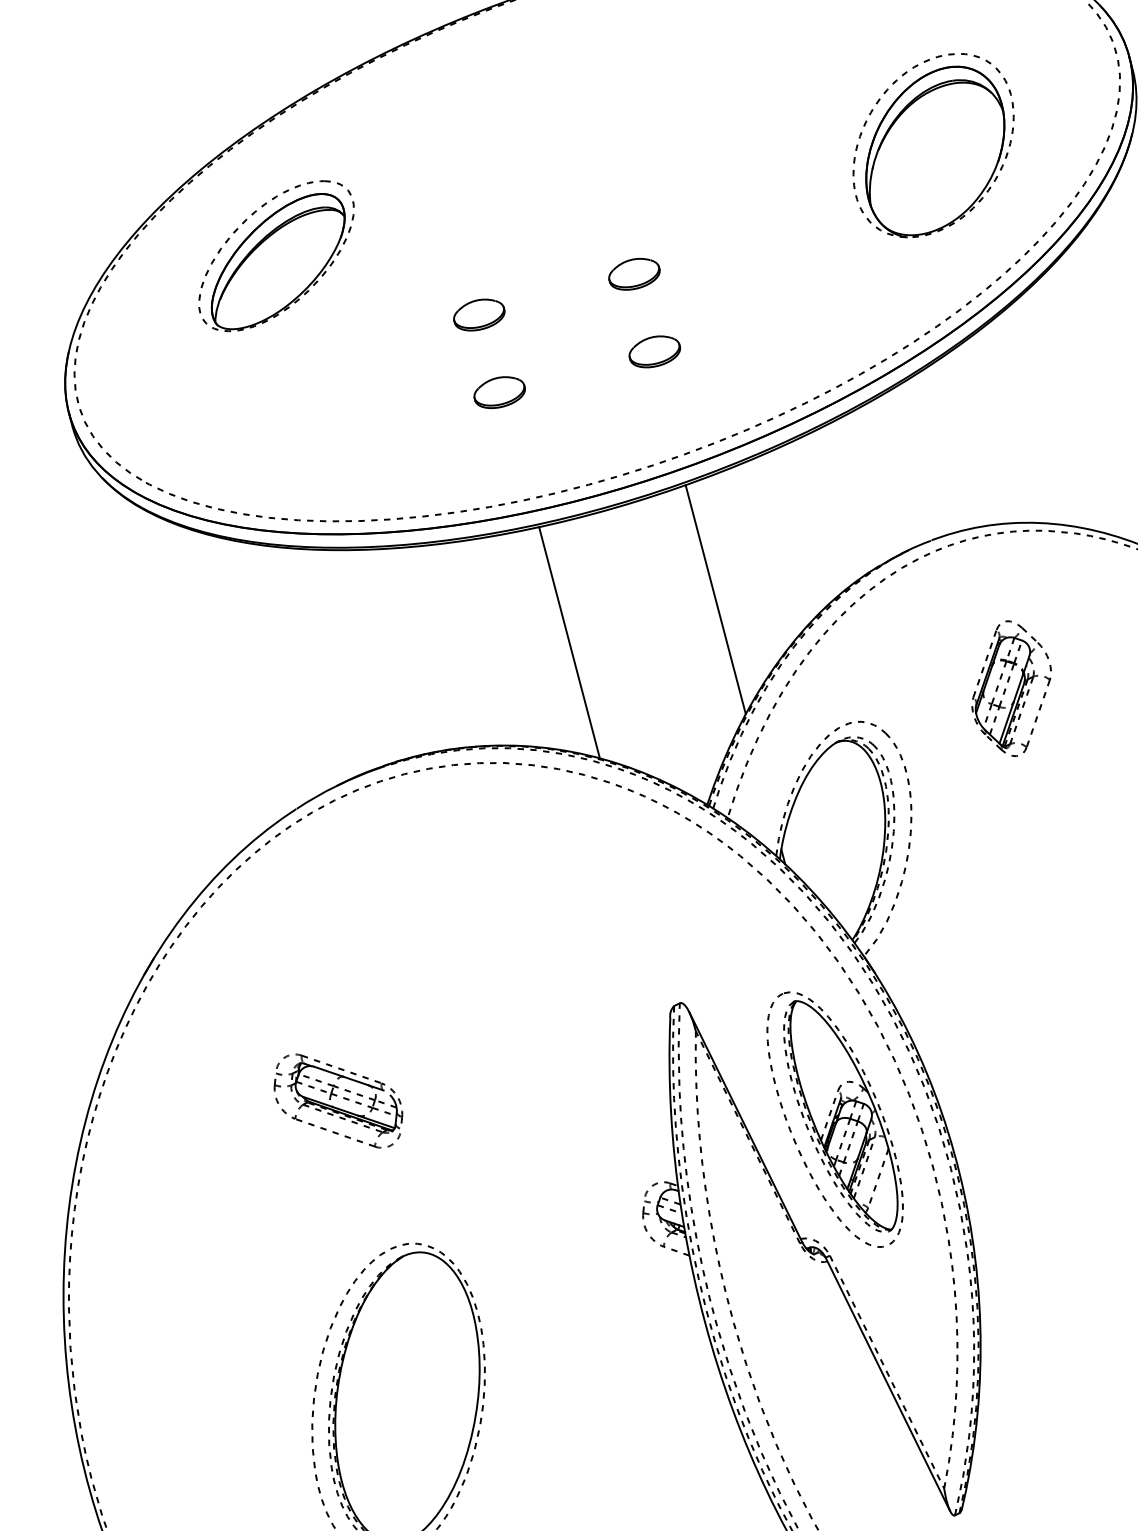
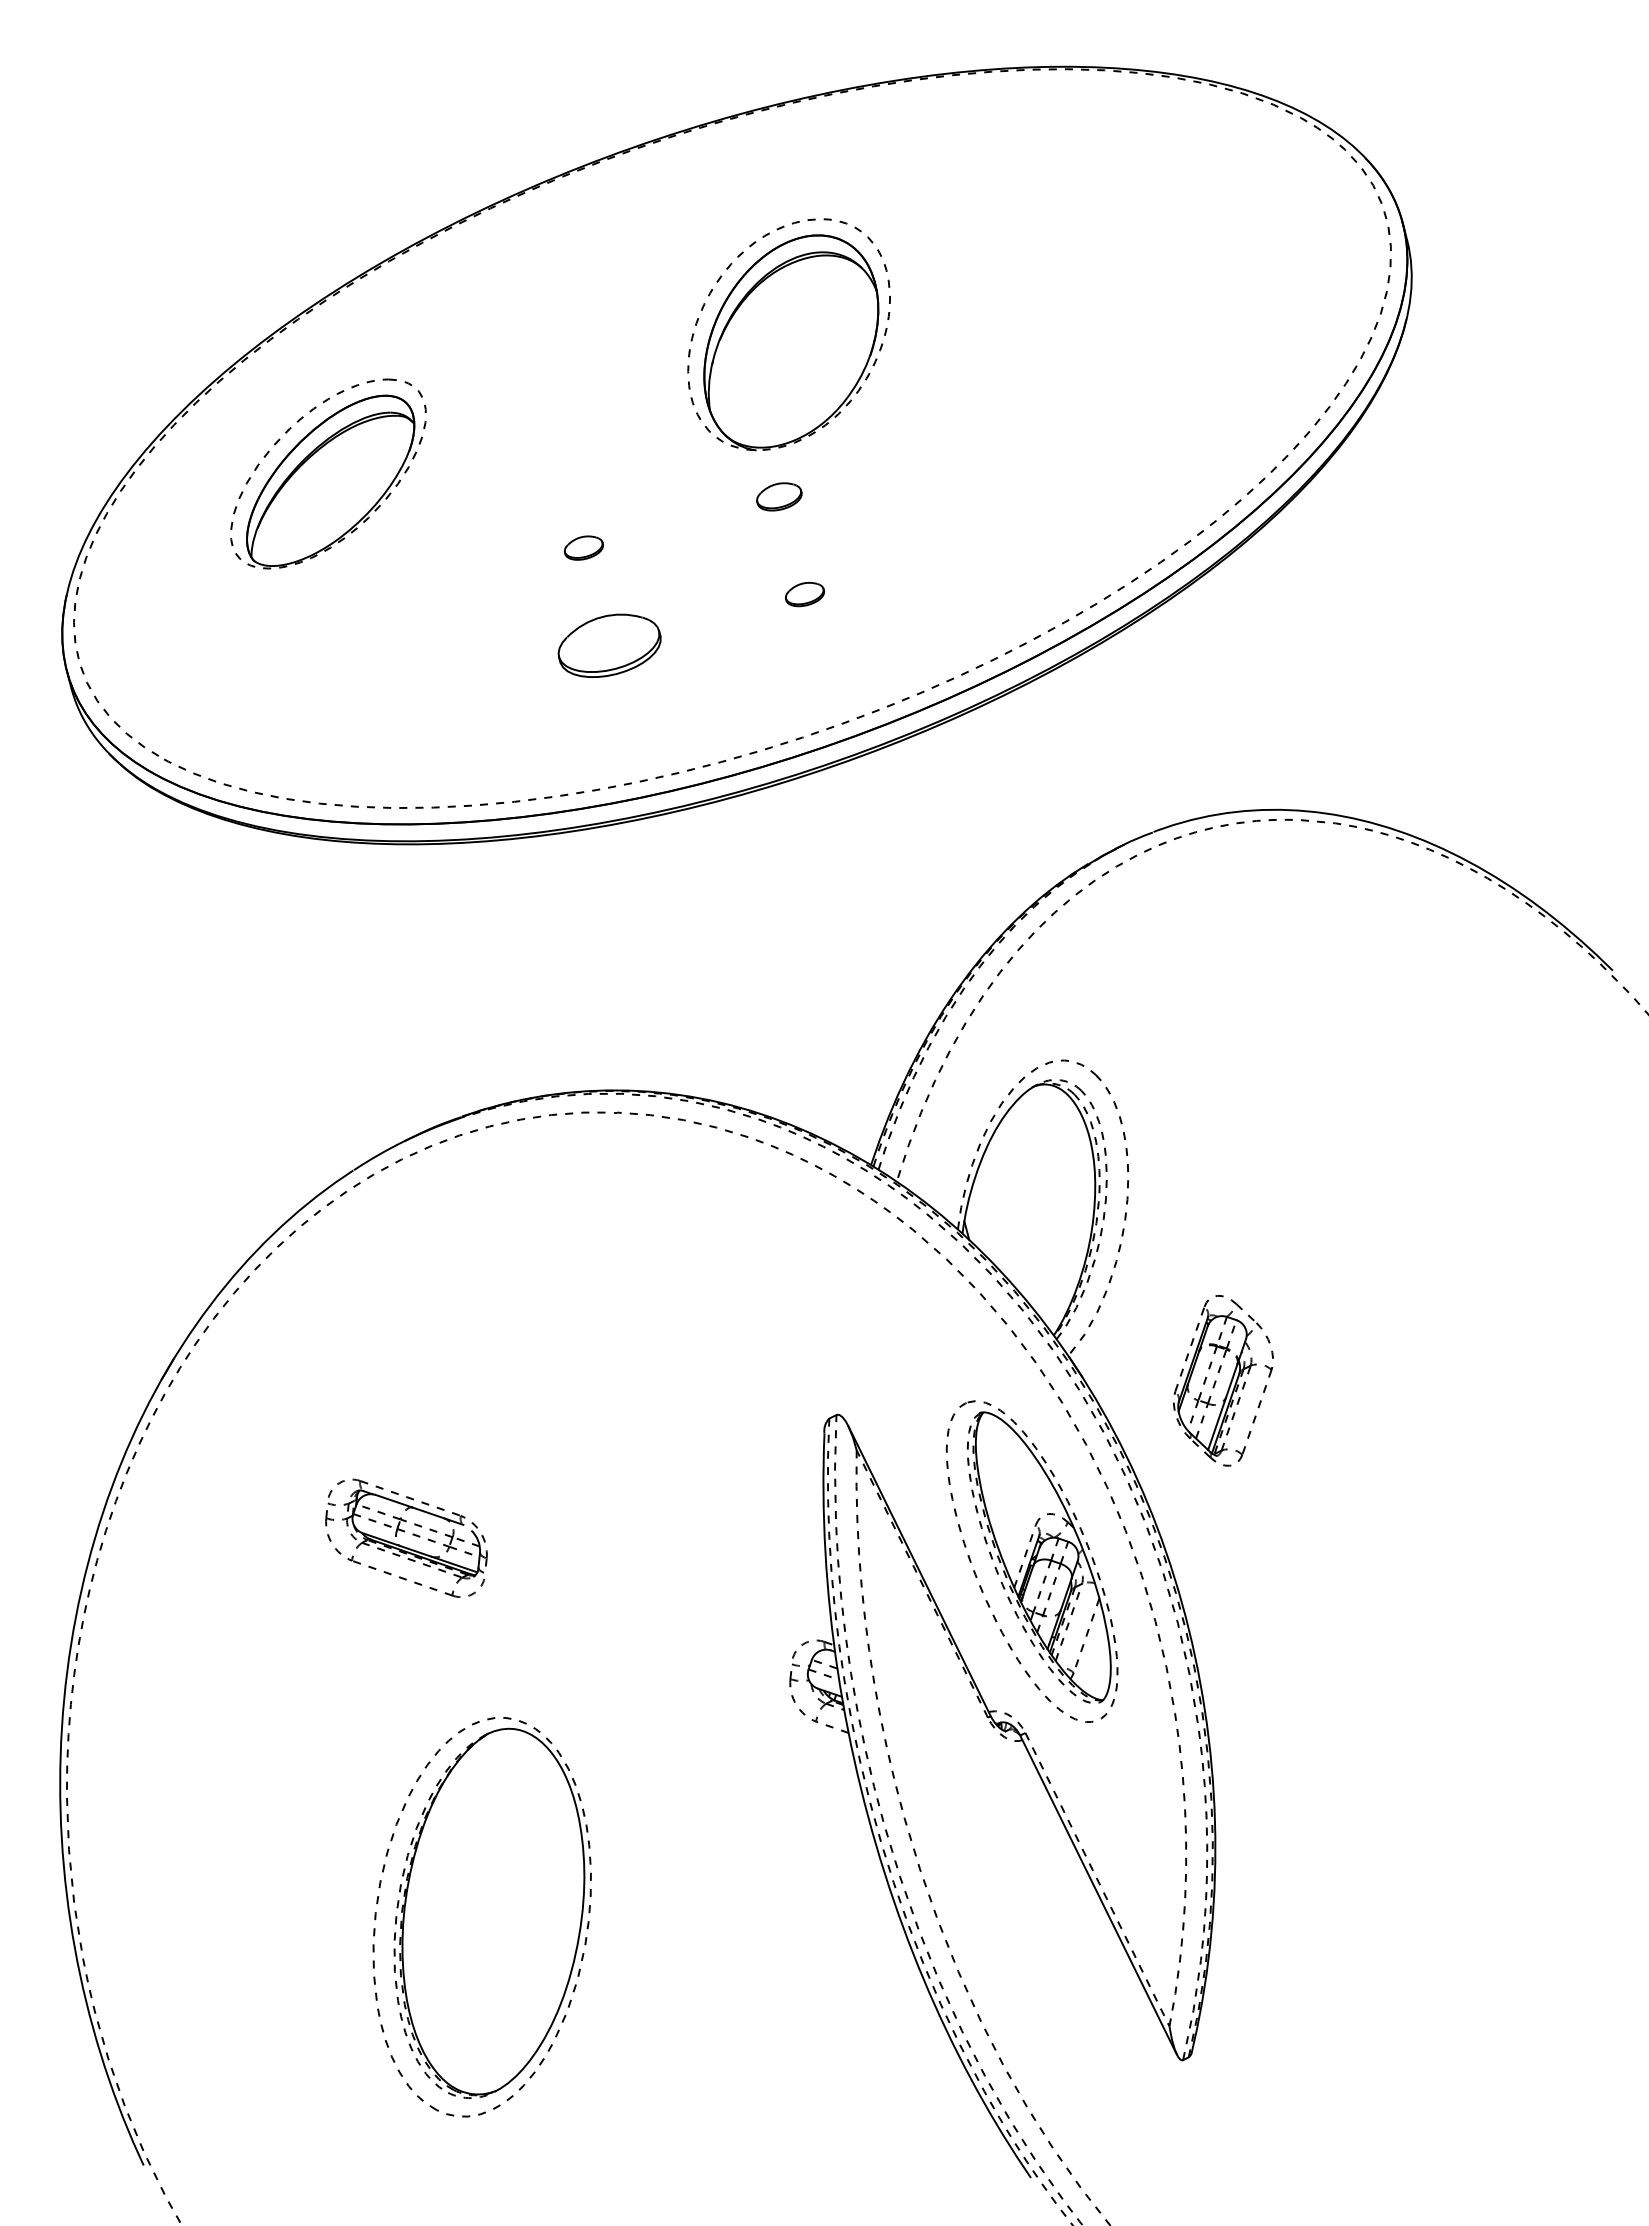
part: (933, 145) -> (788, 334), moved
part: (634, 274) -> (779, 496), size x0.7
part: (478, 314) -> (583, 547), size x0.6
part: (654, 351) -> (804, 594), size x0.6
part: (499, 392) -> (609, 645), size x1.6
line: (715, 599) -> (881, 906), removed
line: (569, 642) -> (697, 960), removed
part: (1011, 688) -> (1223, 1380), moved

